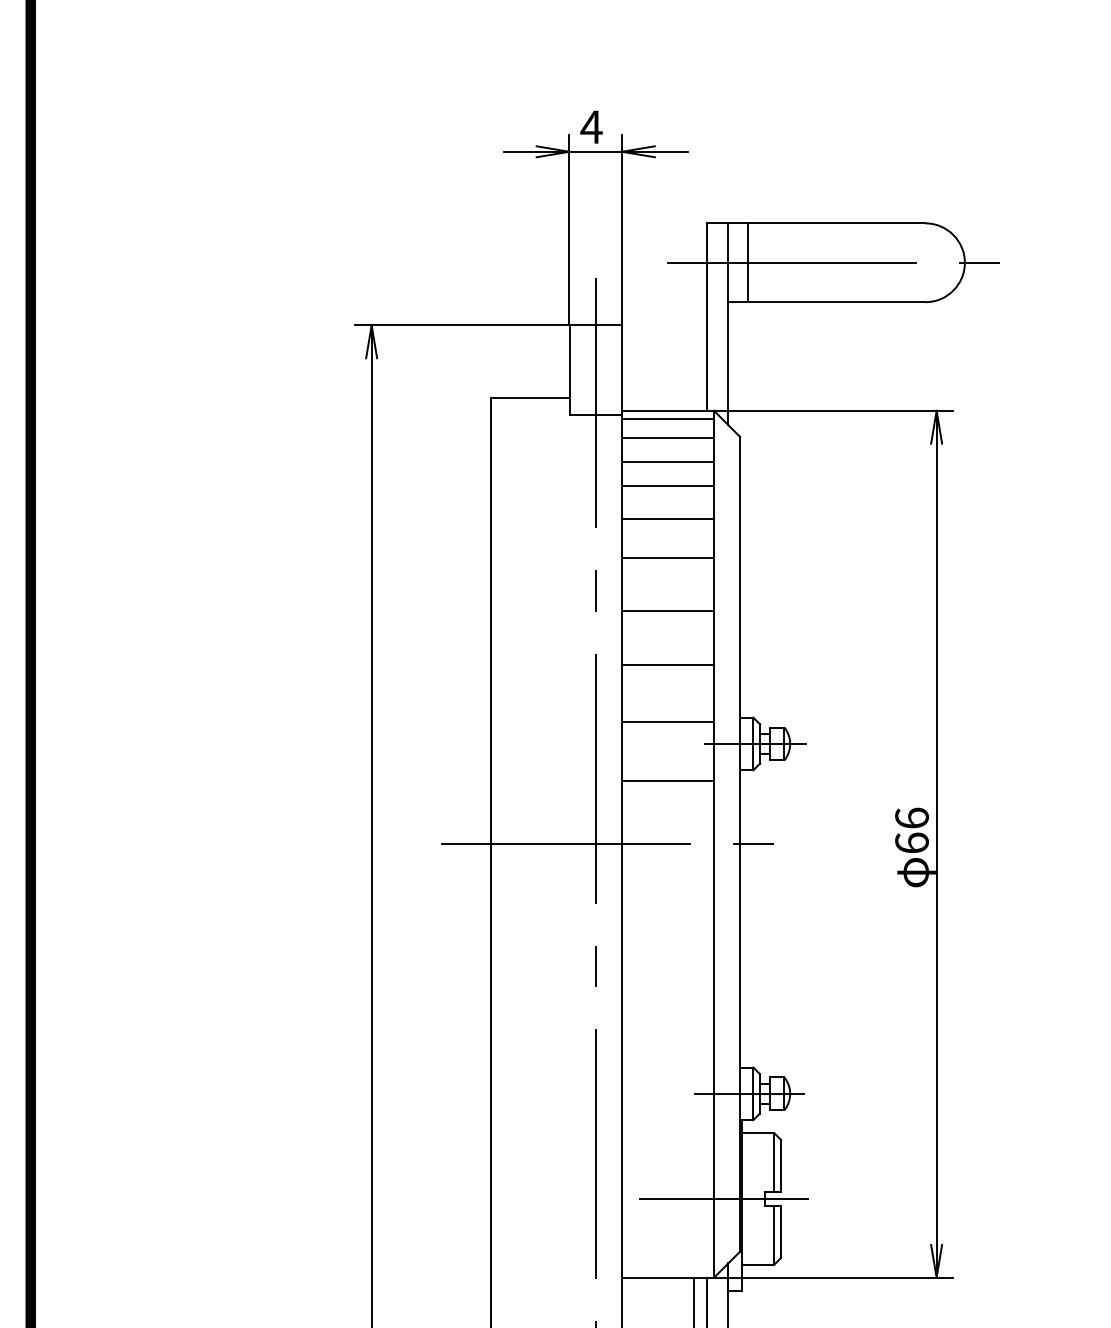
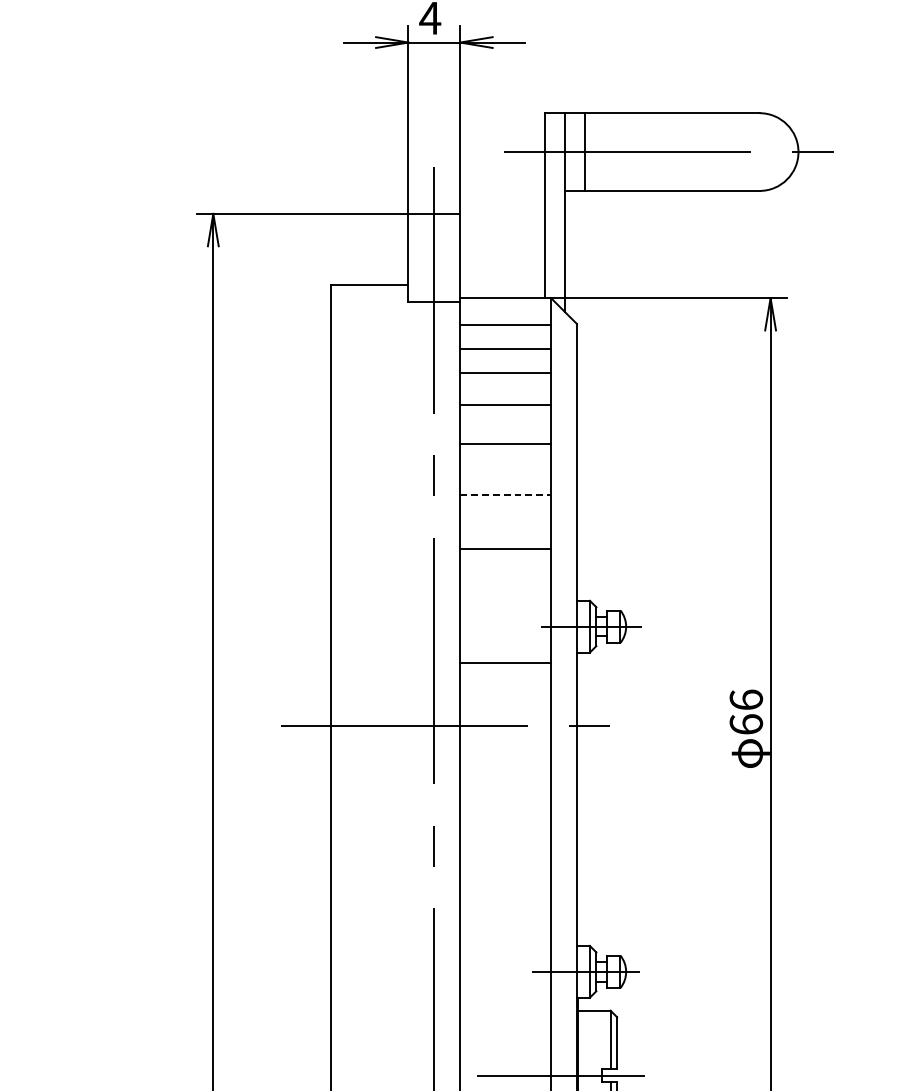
line: (668, 418) -> (506, 305), removed
line: (668, 610) -> (506, 495), solid -> dashed
line: (668, 721) -> (506, 604), removed

